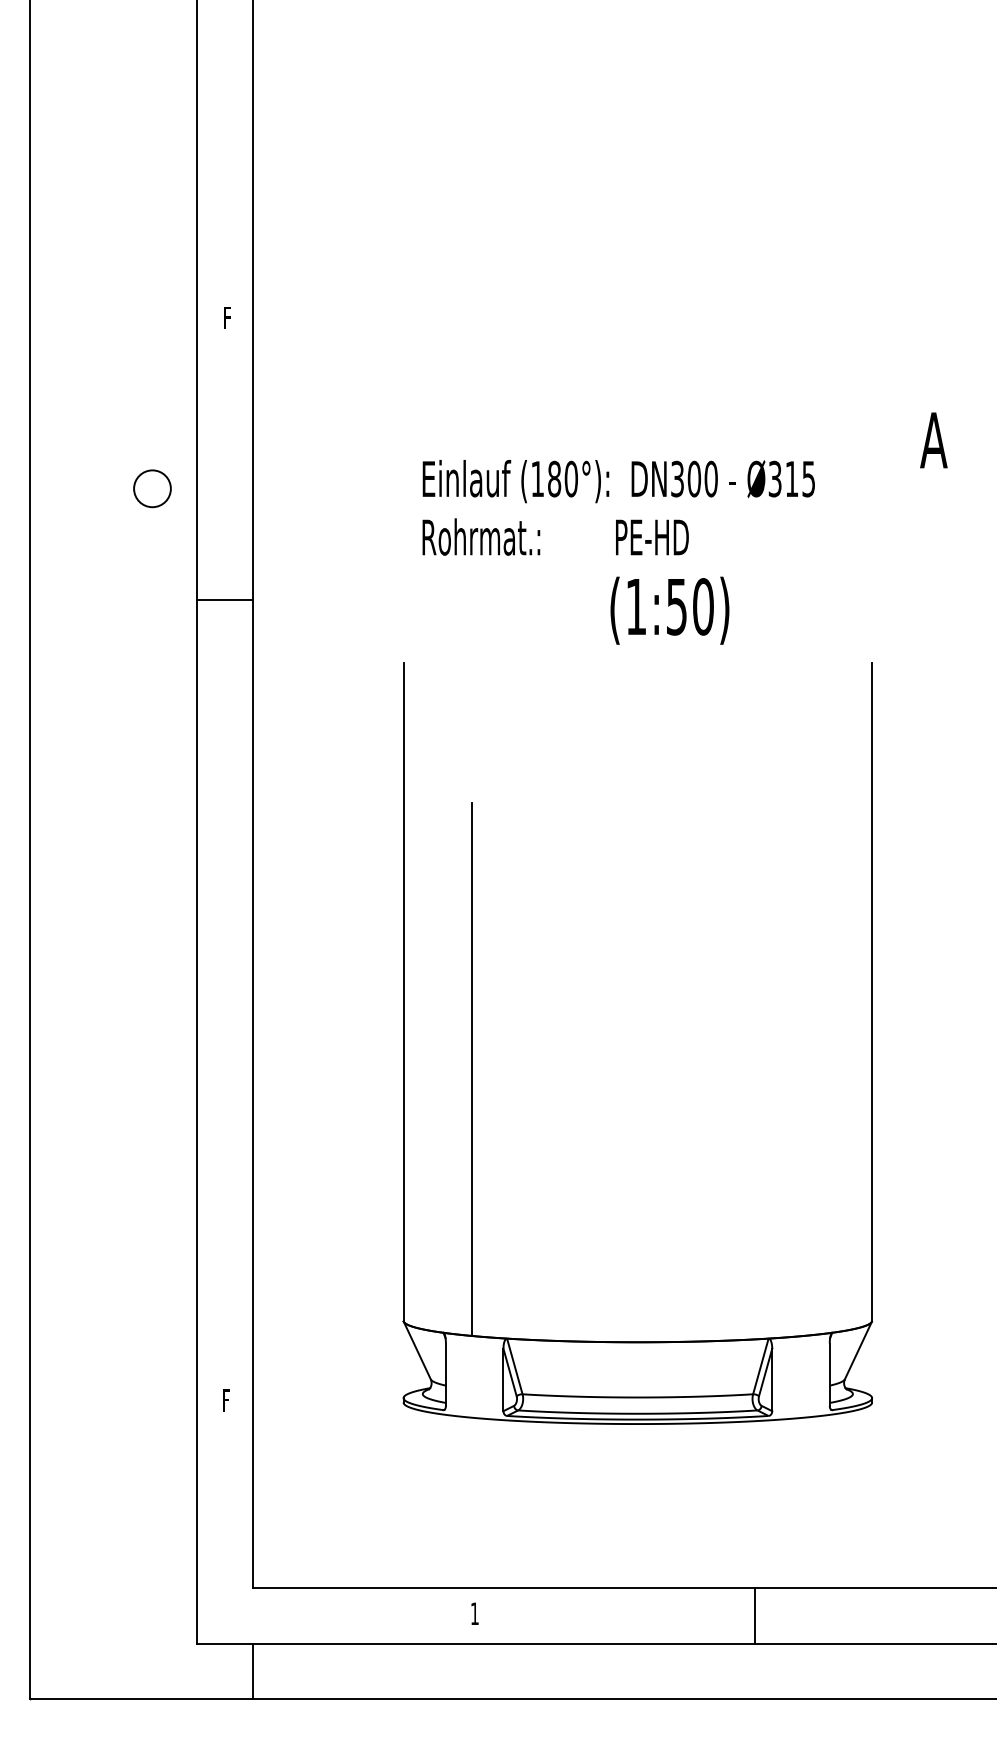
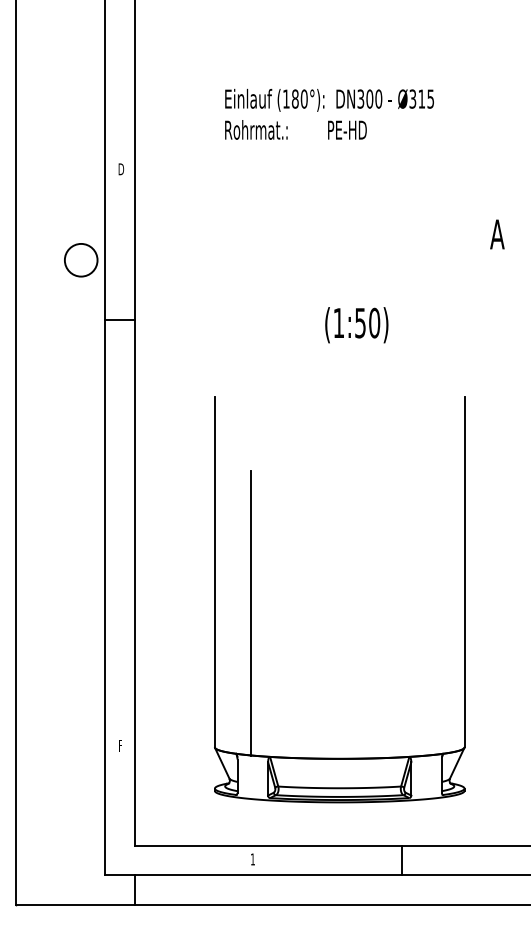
text: (228, 318) -> (121, 169), F -> D
circle: (151, 487) -> (80, 259), size x1.67
text: (618, 506) -> (329, 113), moved
part: (472, 1043) -> (251, 599), moved

